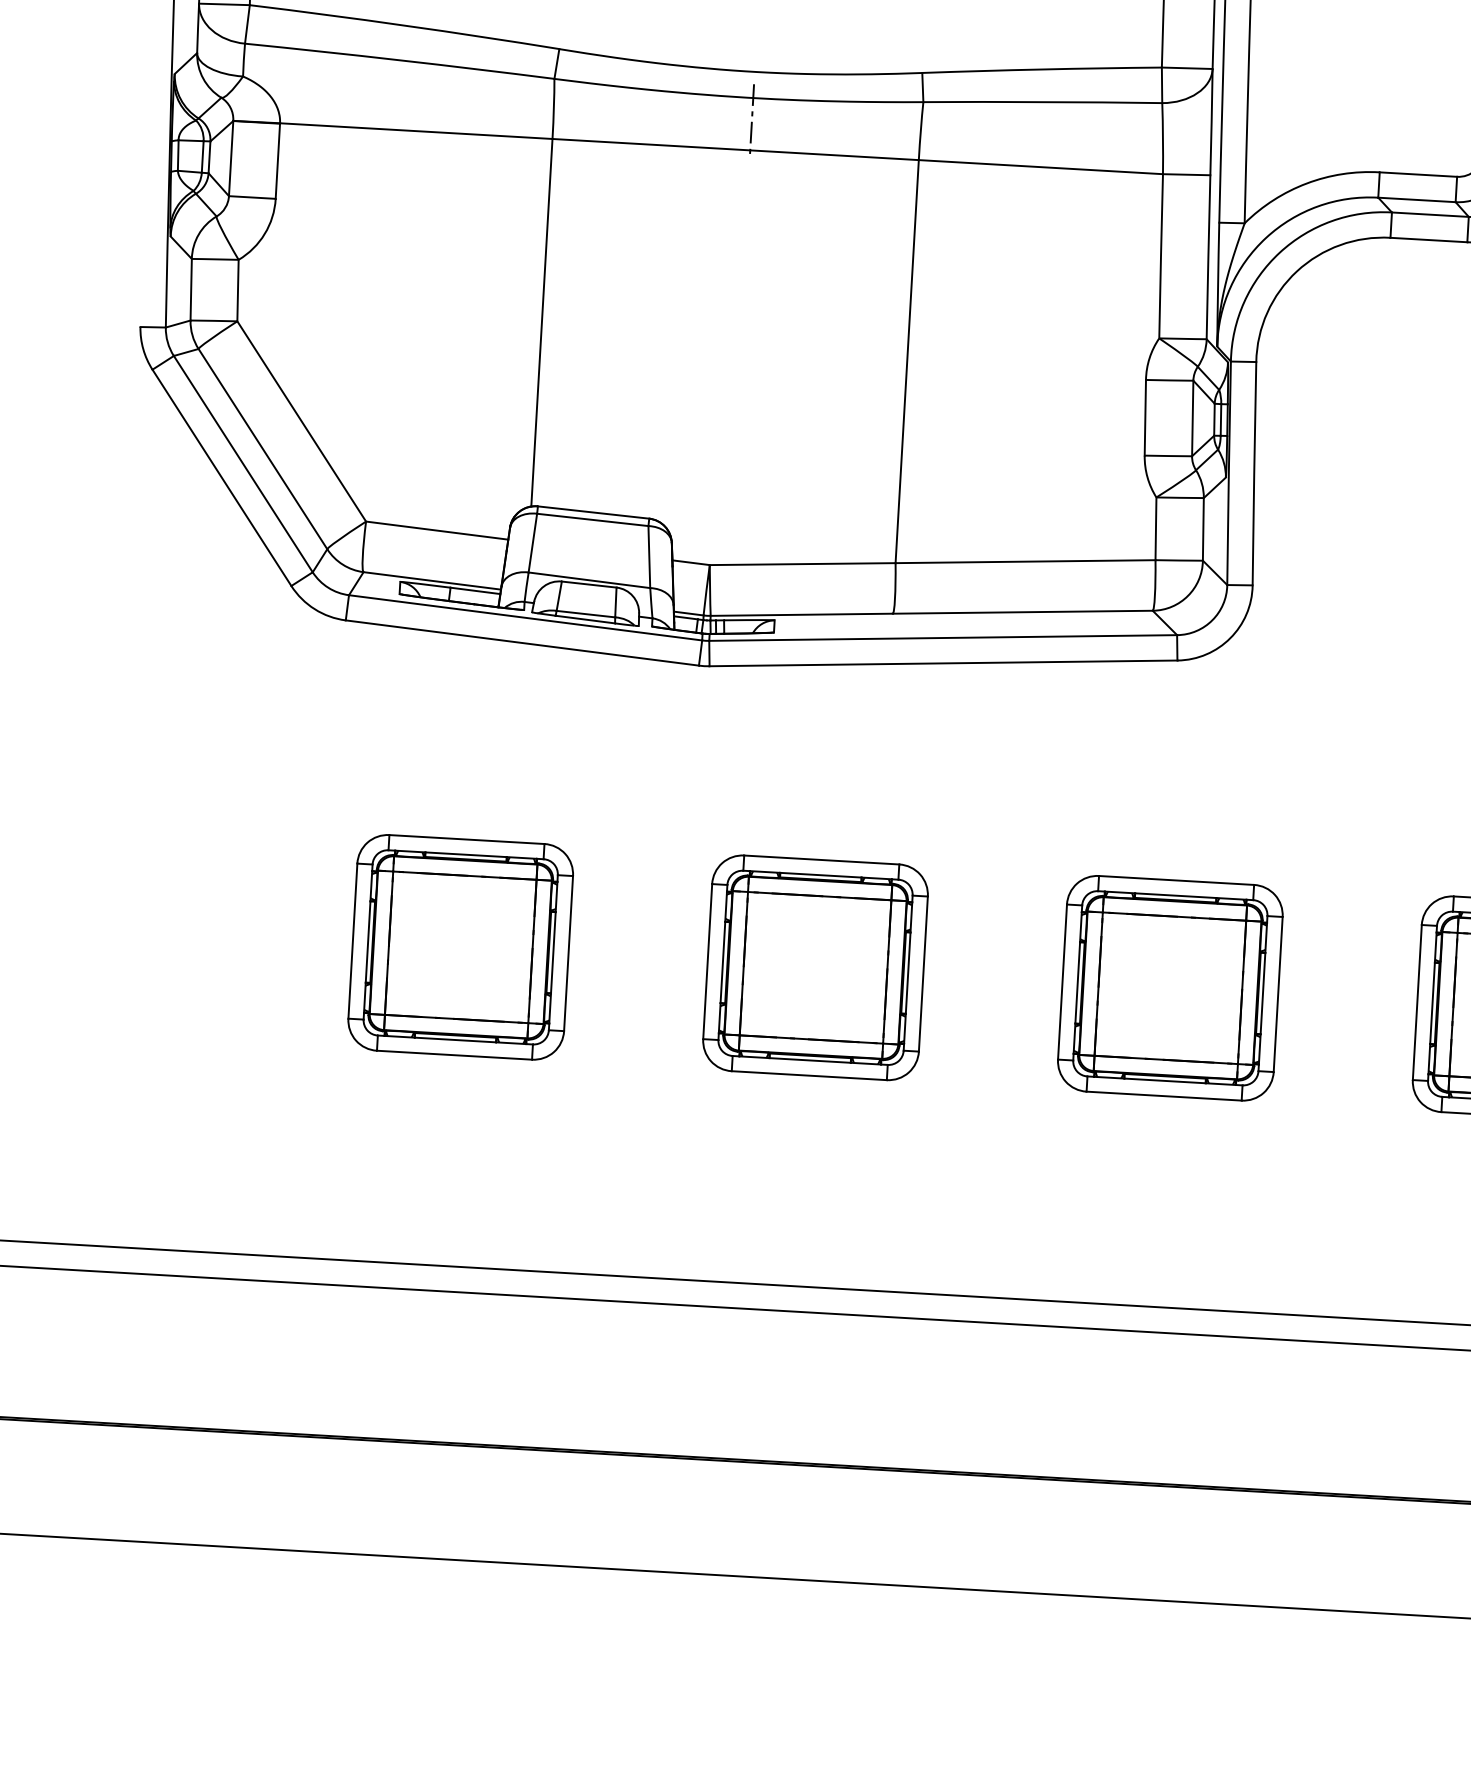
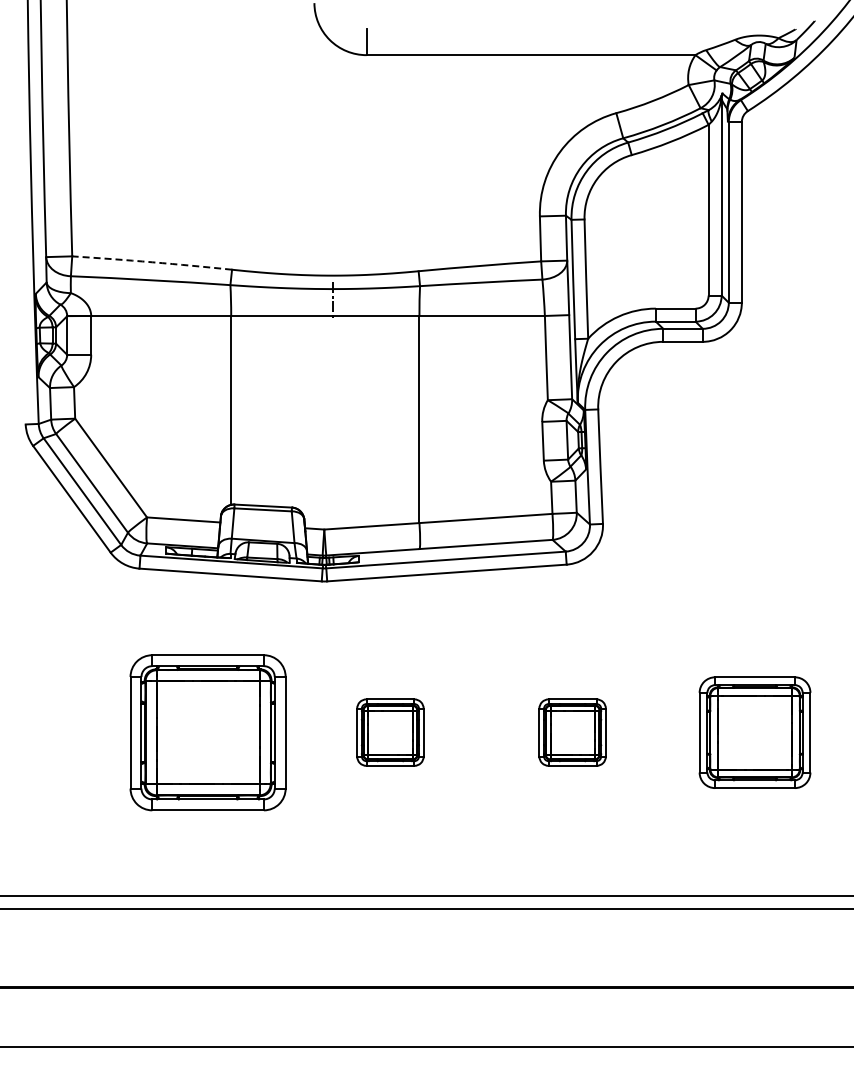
arc: (405, 26) -> (152, 262), solid -> dashed
part: (459, 946) -> (207, 732), size x1.4
part: (815, 967) -> (390, 732), size x0.6
part: (1169, 987) -> (572, 732), size x0.6

